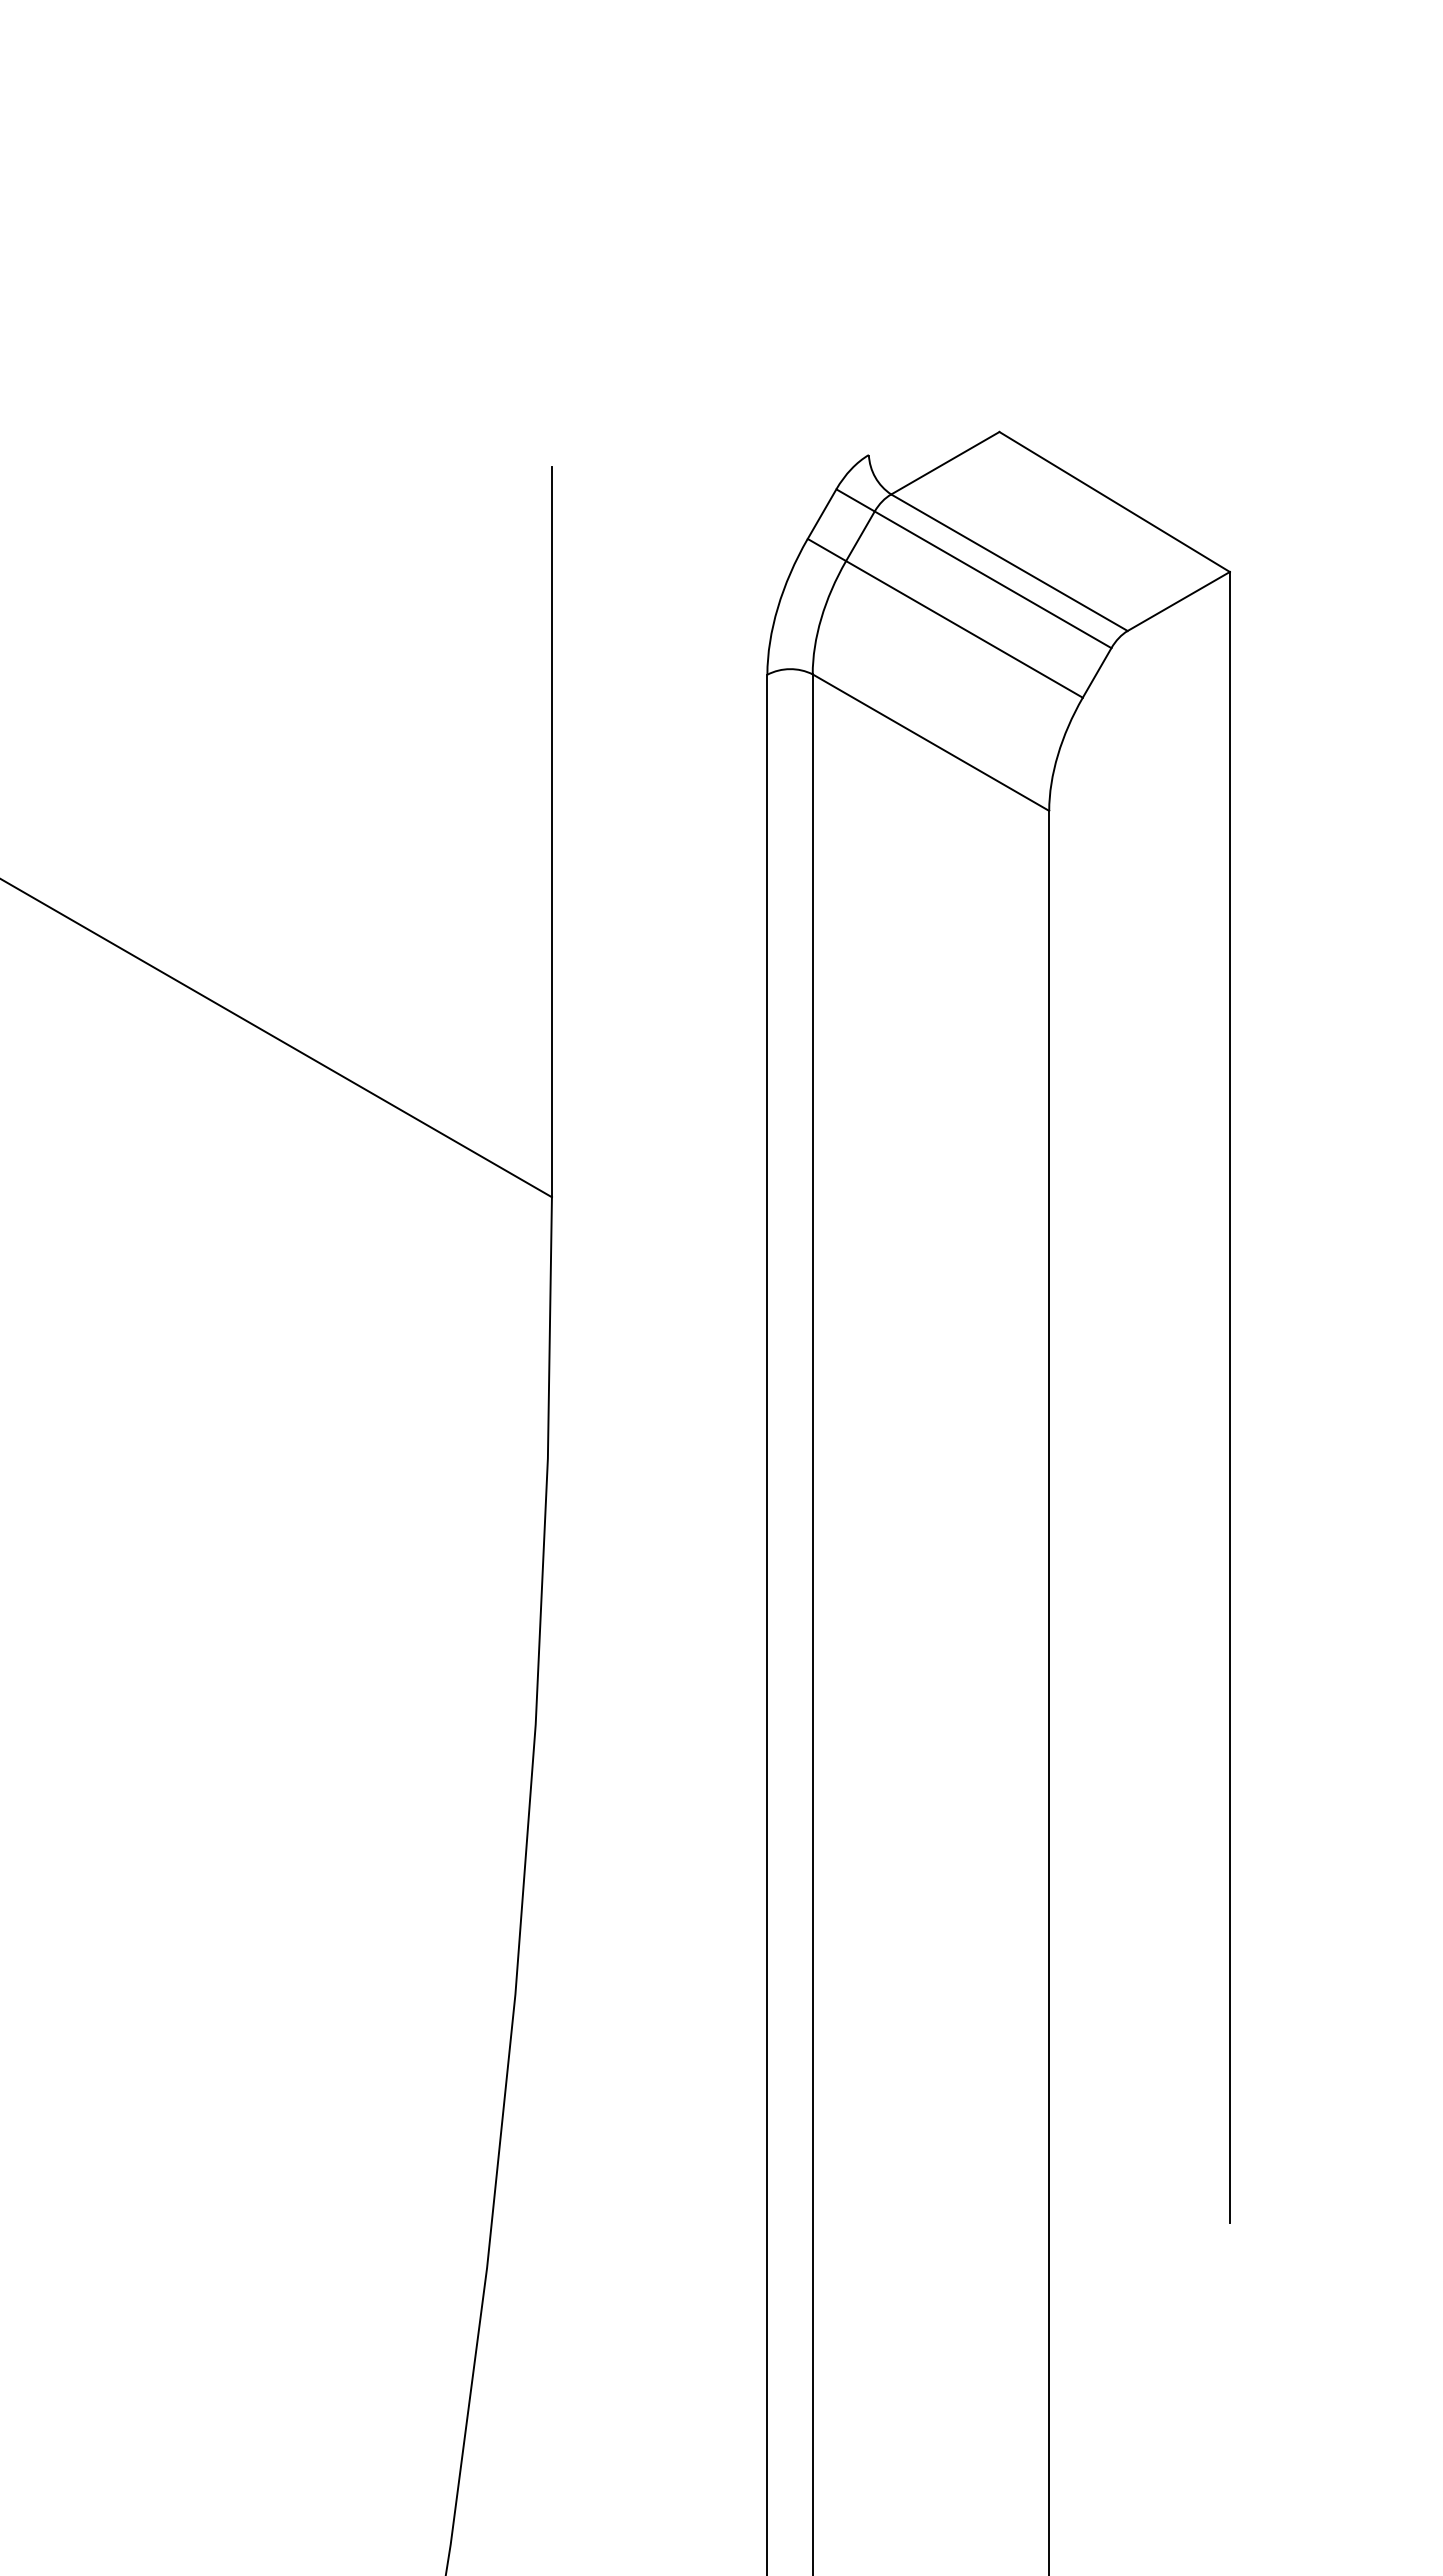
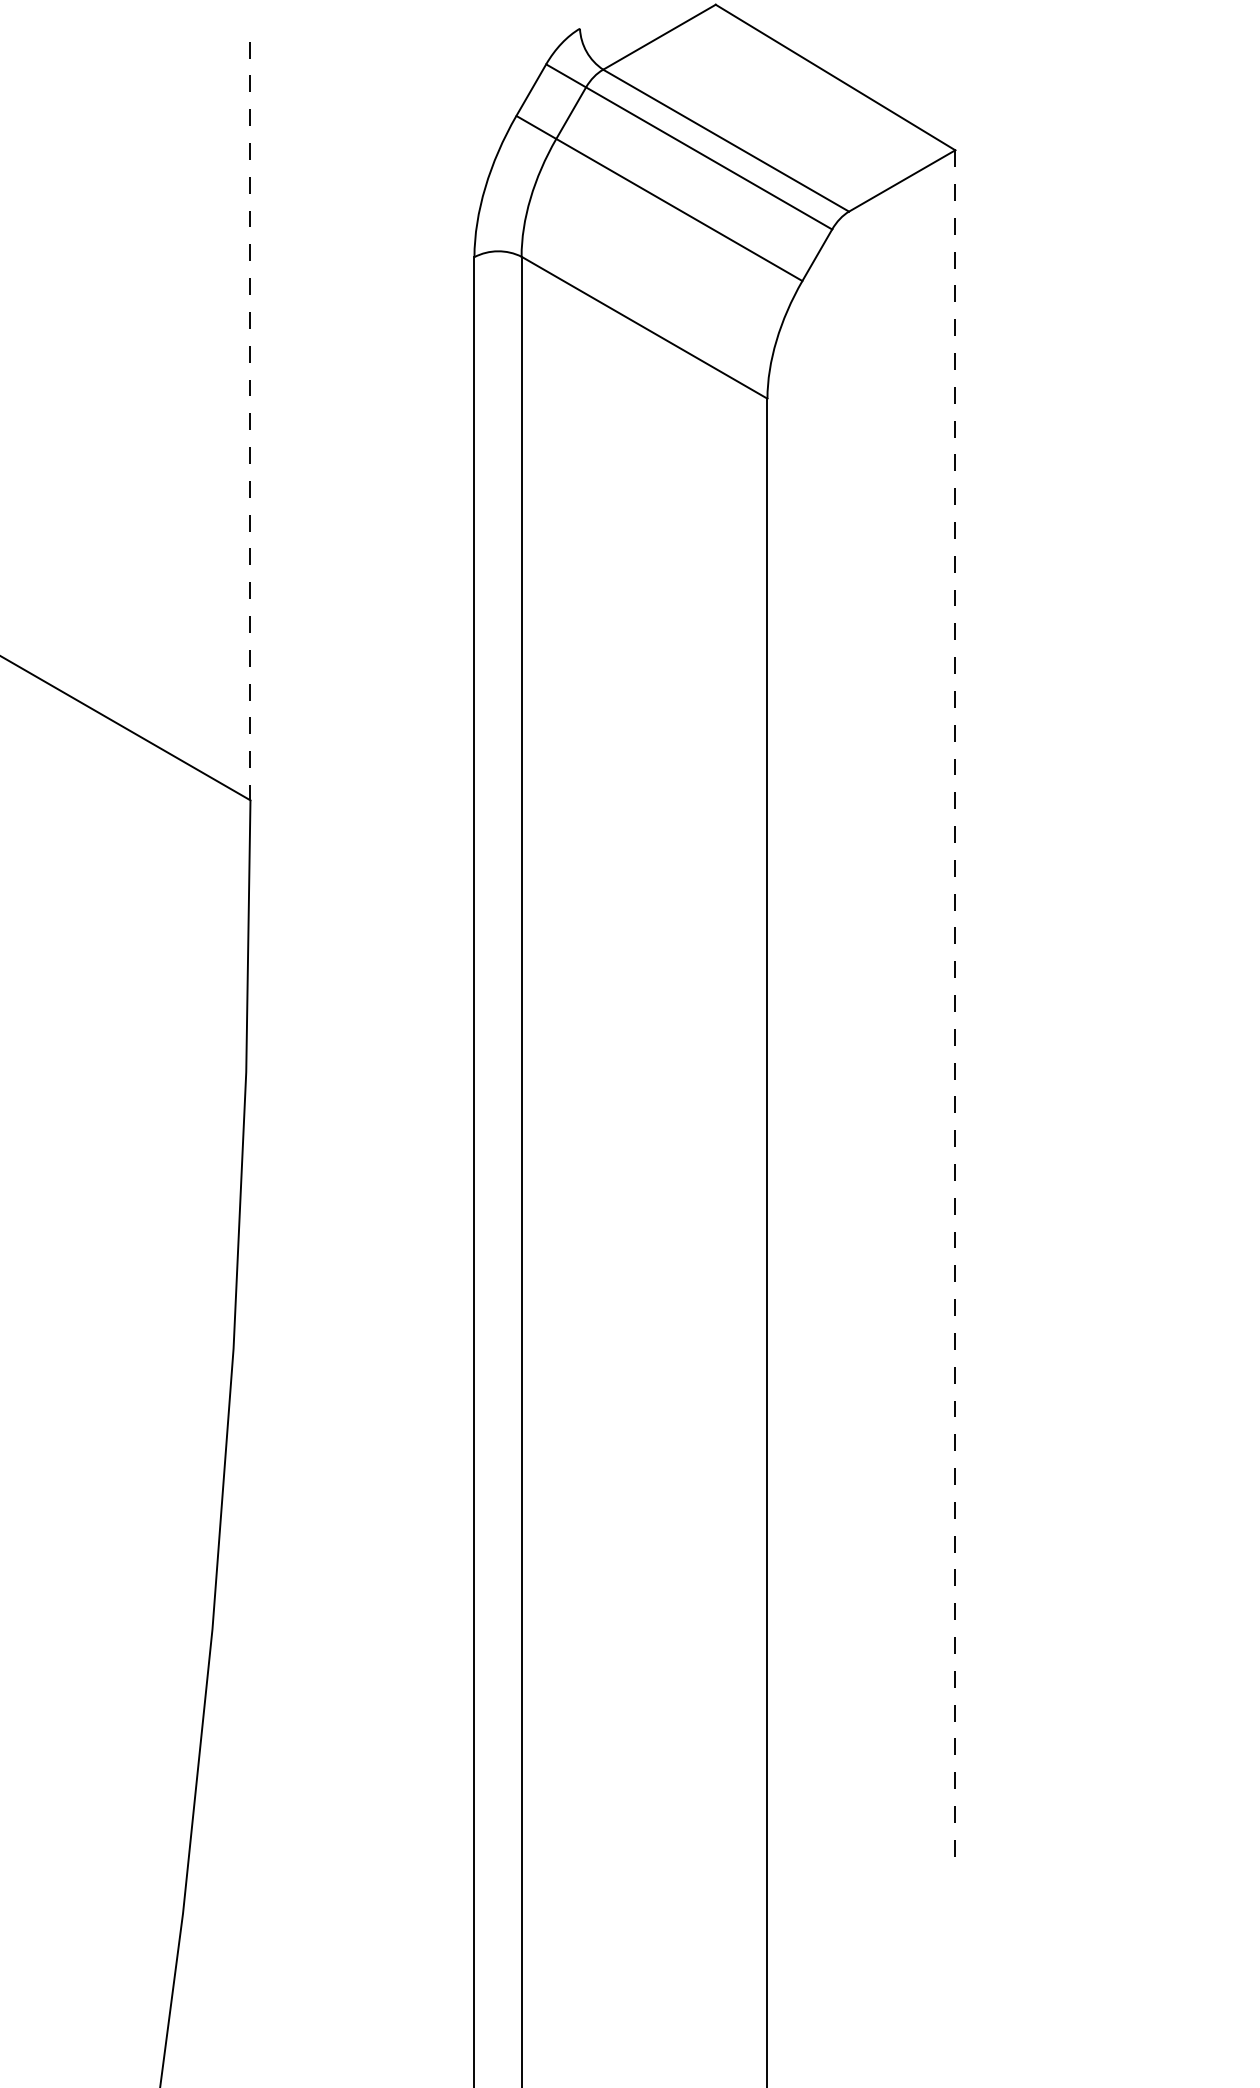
line: (551, 832) -> (250, 421), solid -> dashed
line: (1229, 1397) -> (954, 1008), solid -> dashed

